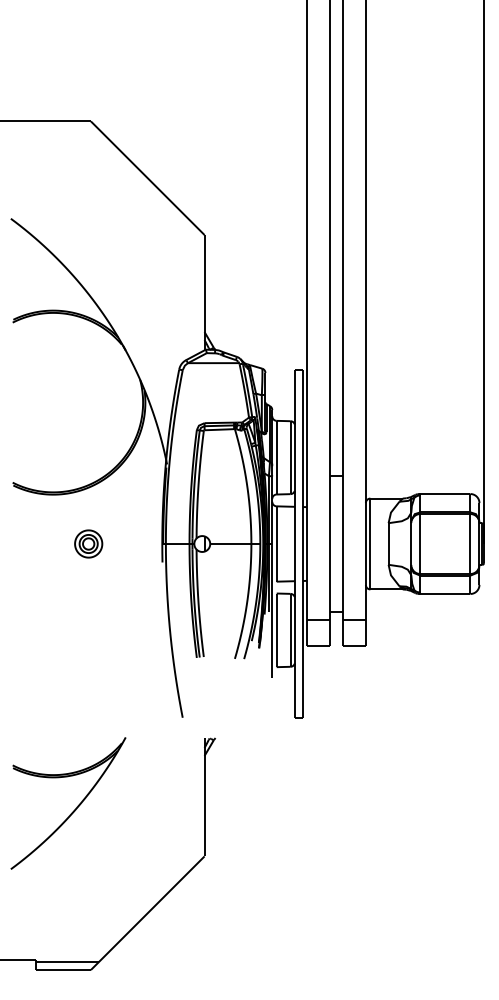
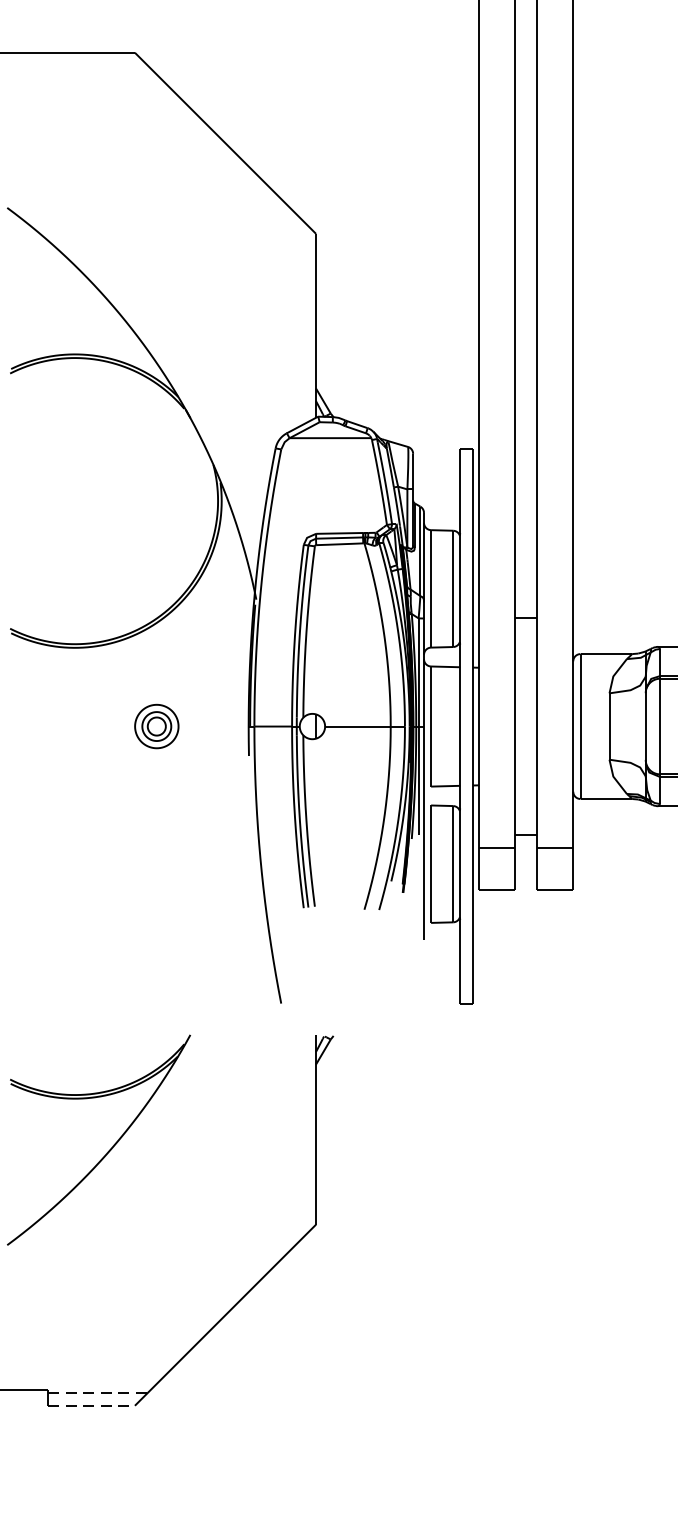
part: (88, 543) -> (156, 725), moved
line: (68, 962) -> (99, 1393), solid -> dashed
line: (64, 970) -> (92, 1406), solid -> dashed

